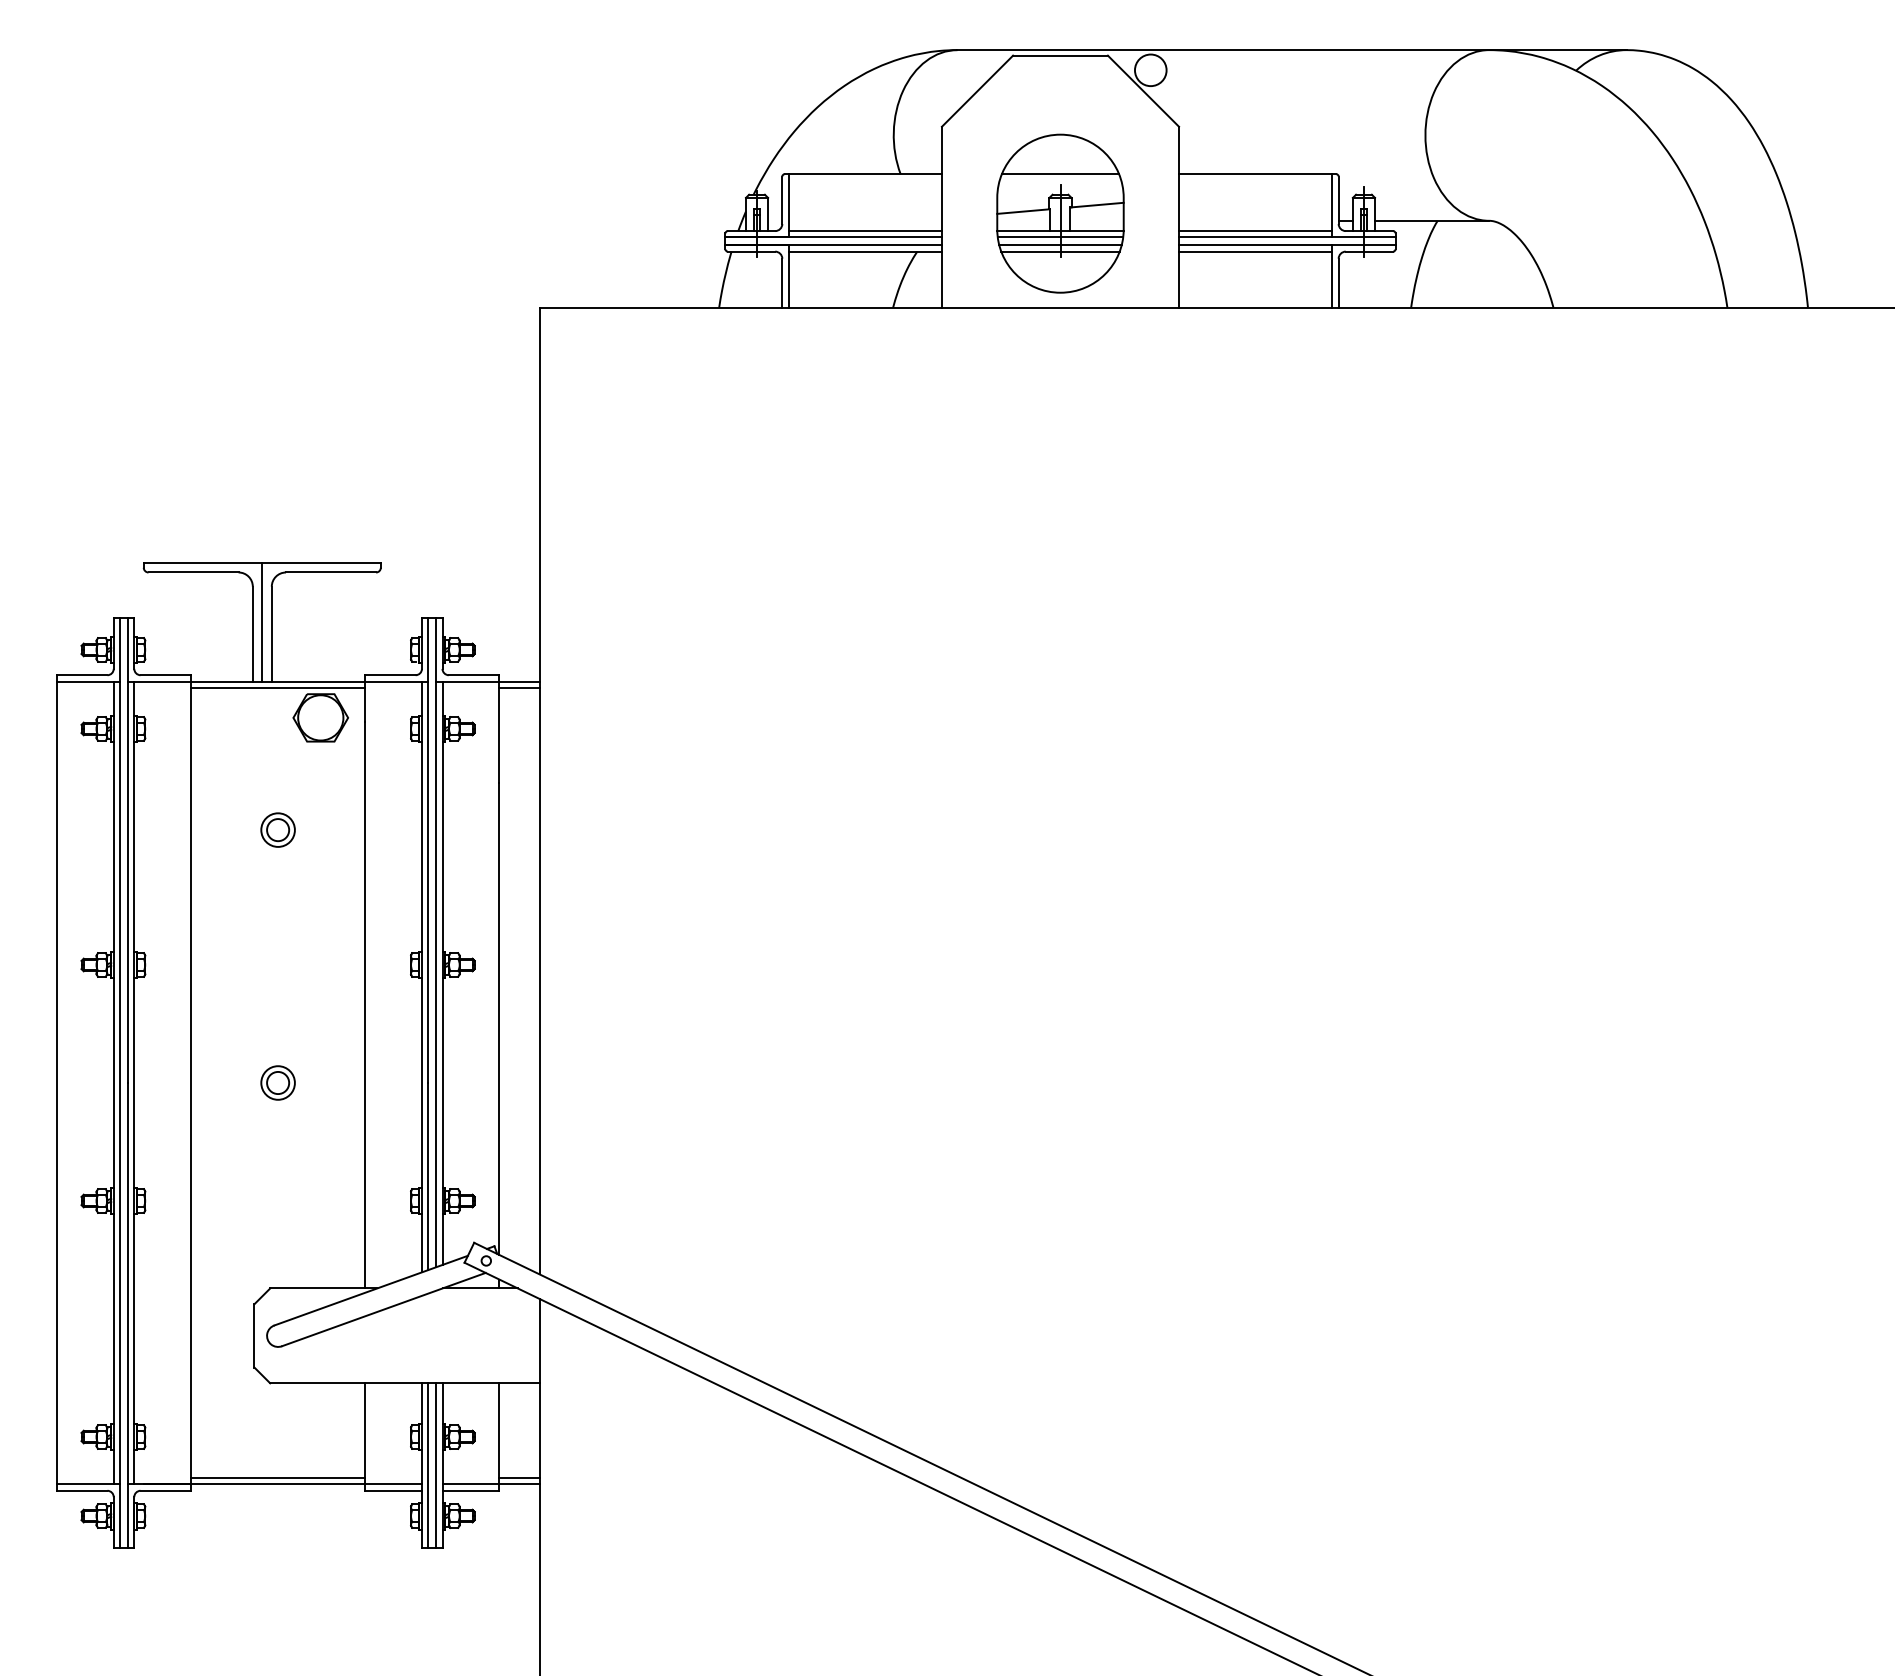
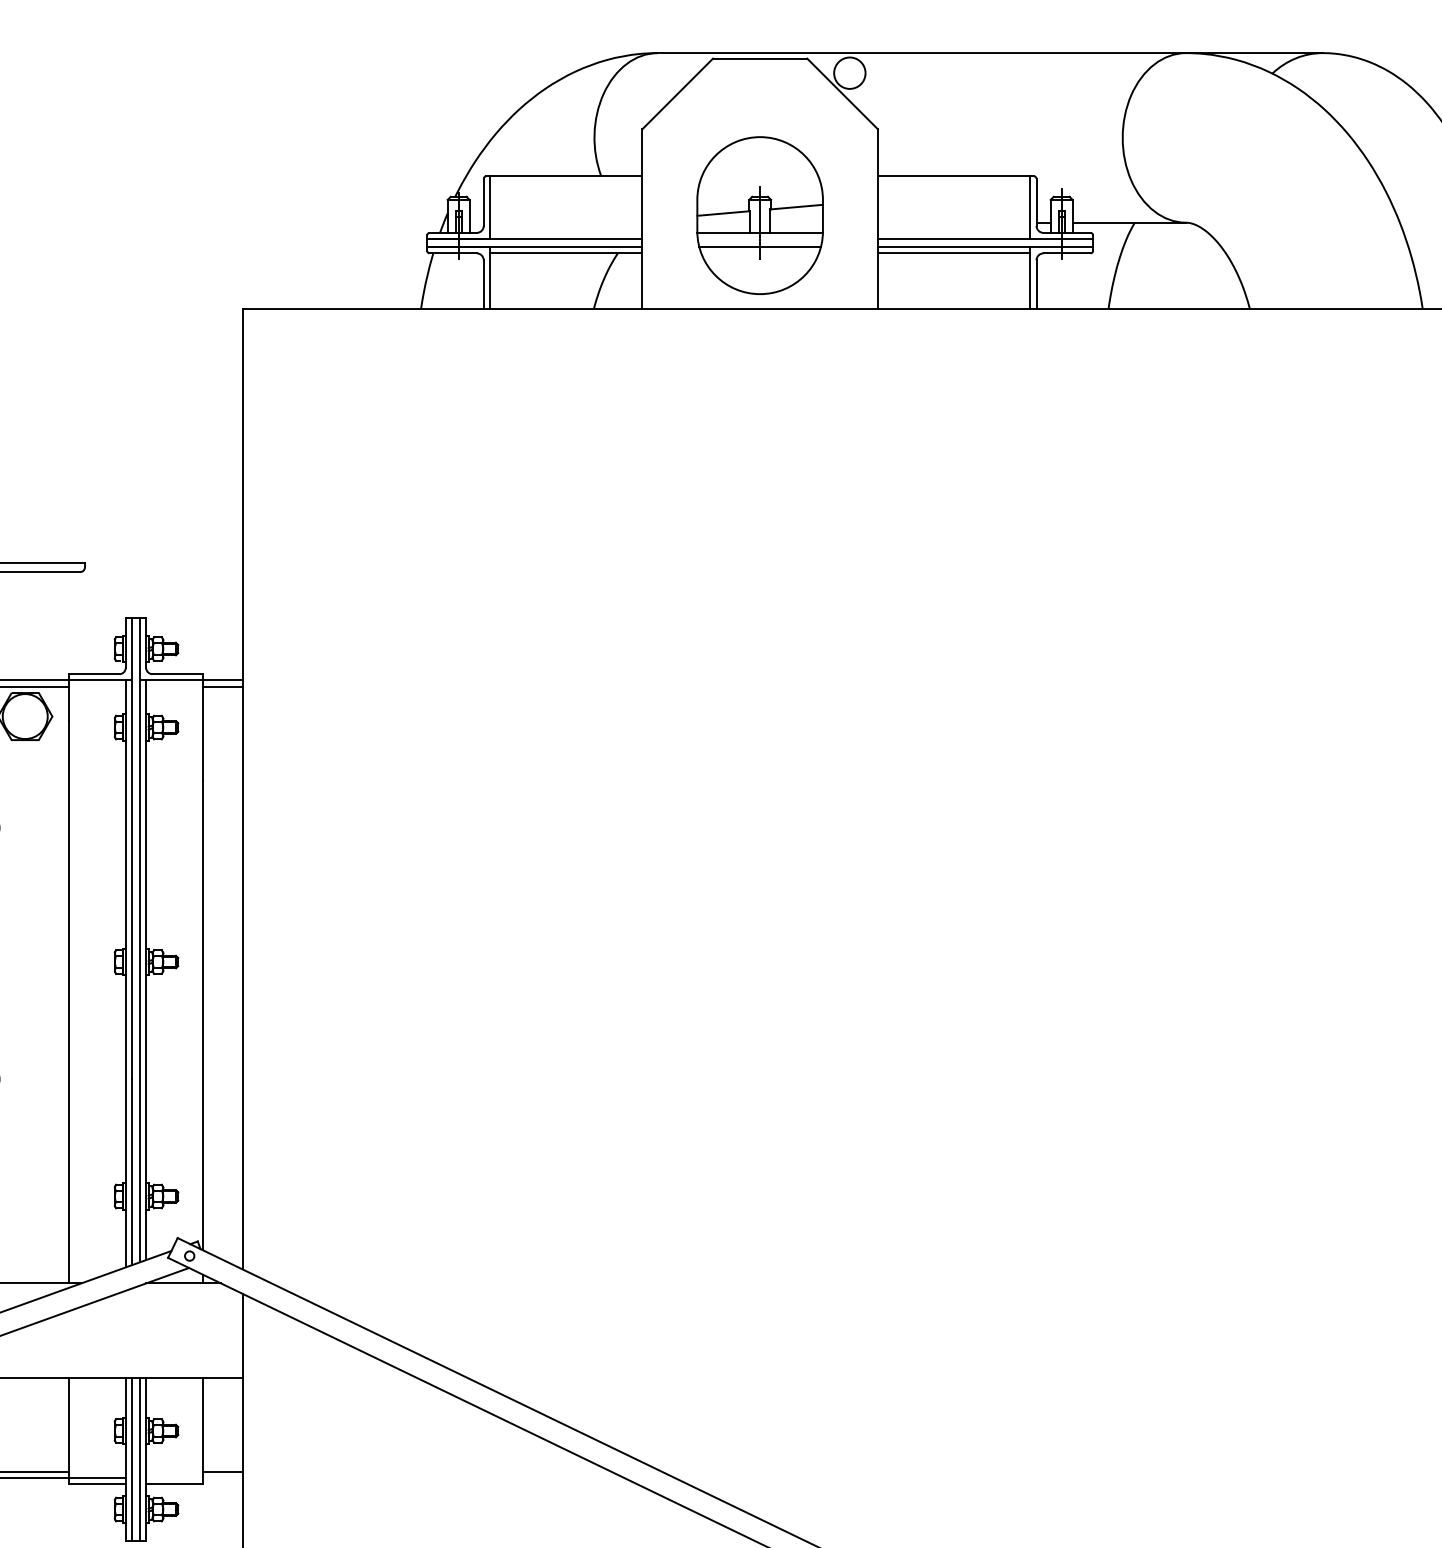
line: (1060, 174) -> (760, 176), removed
line: (864, 231) -> (565, 233), removed
line: (1255, 231) -> (953, 233), removed
line: (1060, 237) -> (760, 239), removed
line: (1060, 251) -> (760, 253), removed
line: (490, 1484) -> (193, 1478), removed

